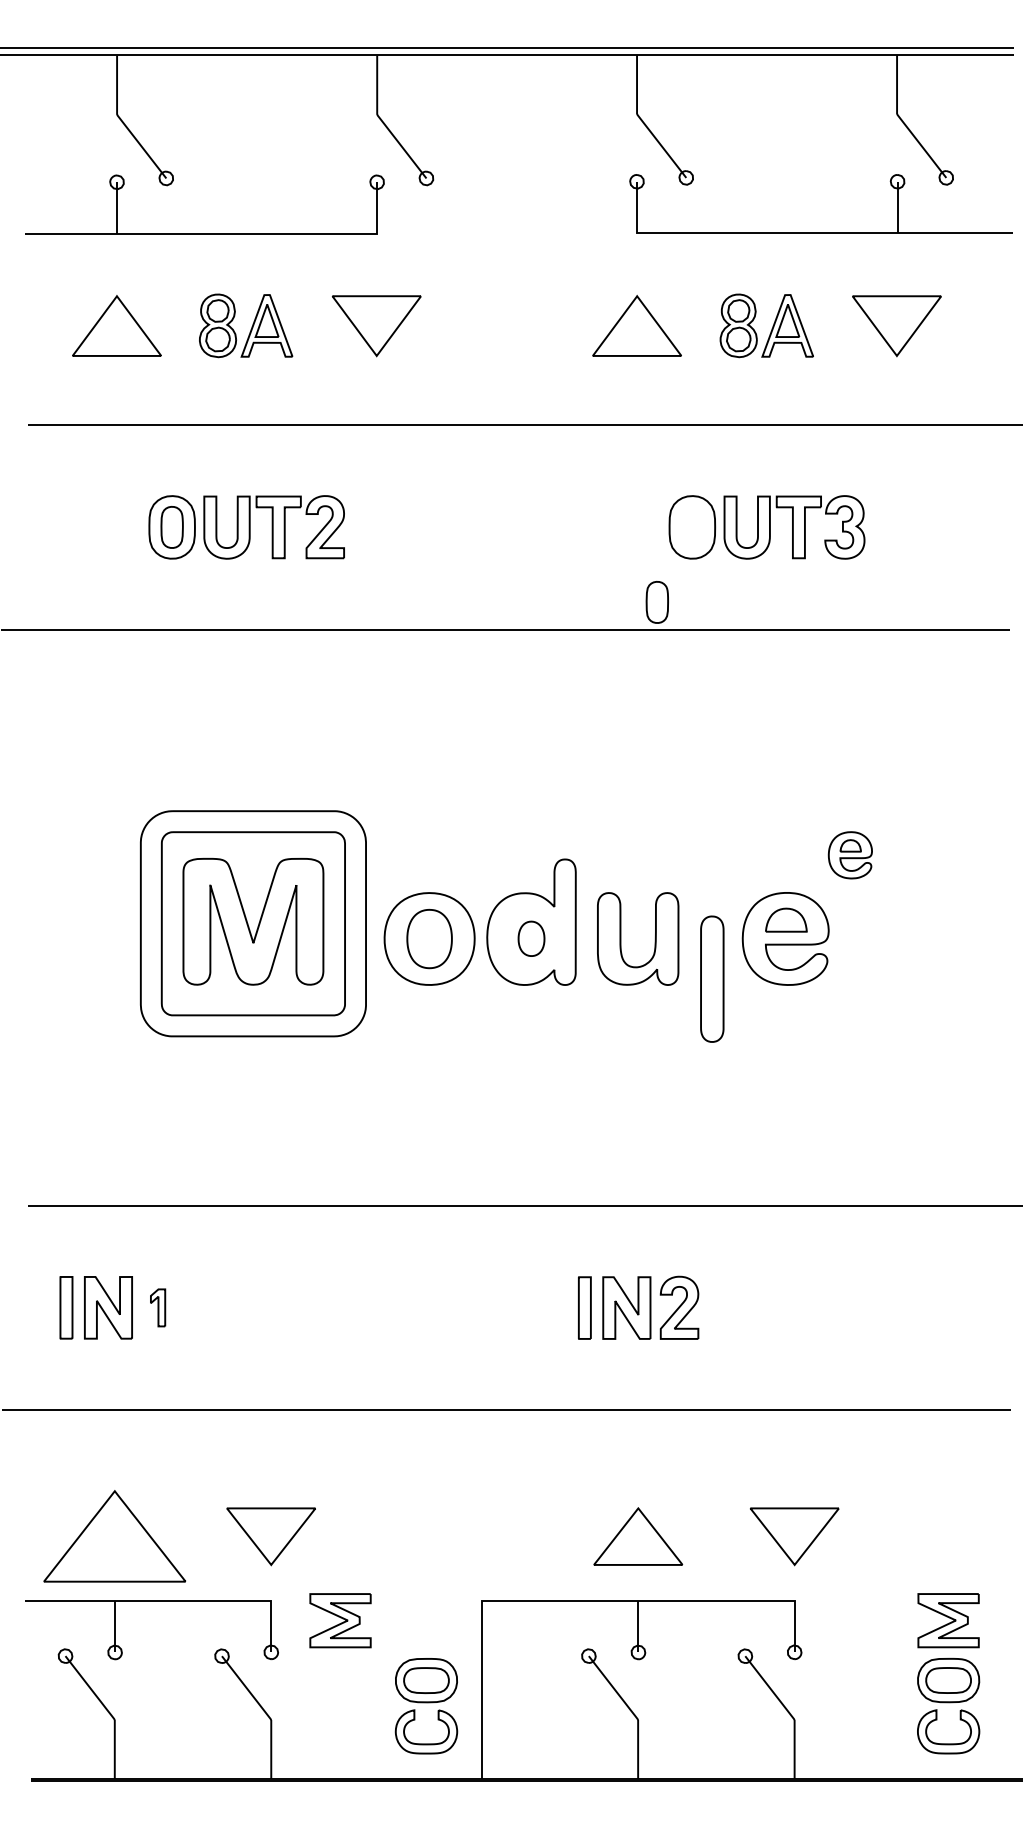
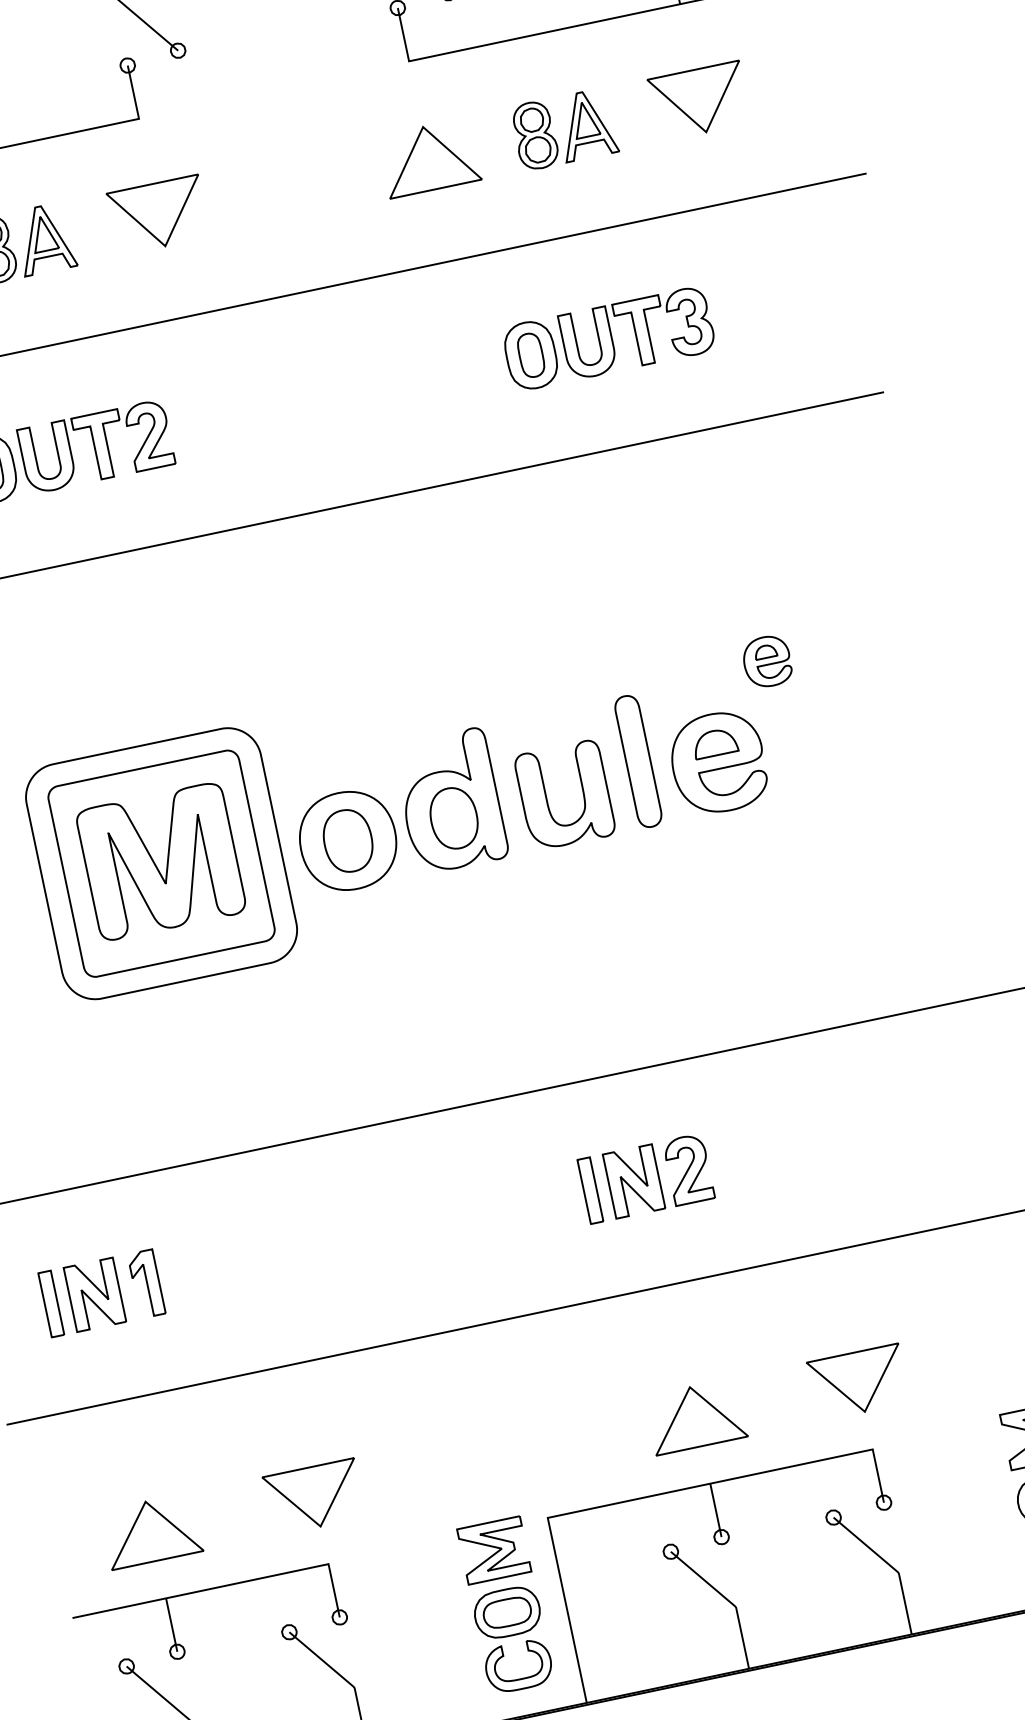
part: (656, 602) -> (530, 355), moved
part: (531, 938) -> (453, 818), size x1.67
part: (712, 978) -> (638, 760), moved
part: (157, 1307) -> (145, 1283), size x1.67
part: (114, 1536) -> (151, 1531), size x0.62
part: (340, 1620) -> (494, 1550), moved

